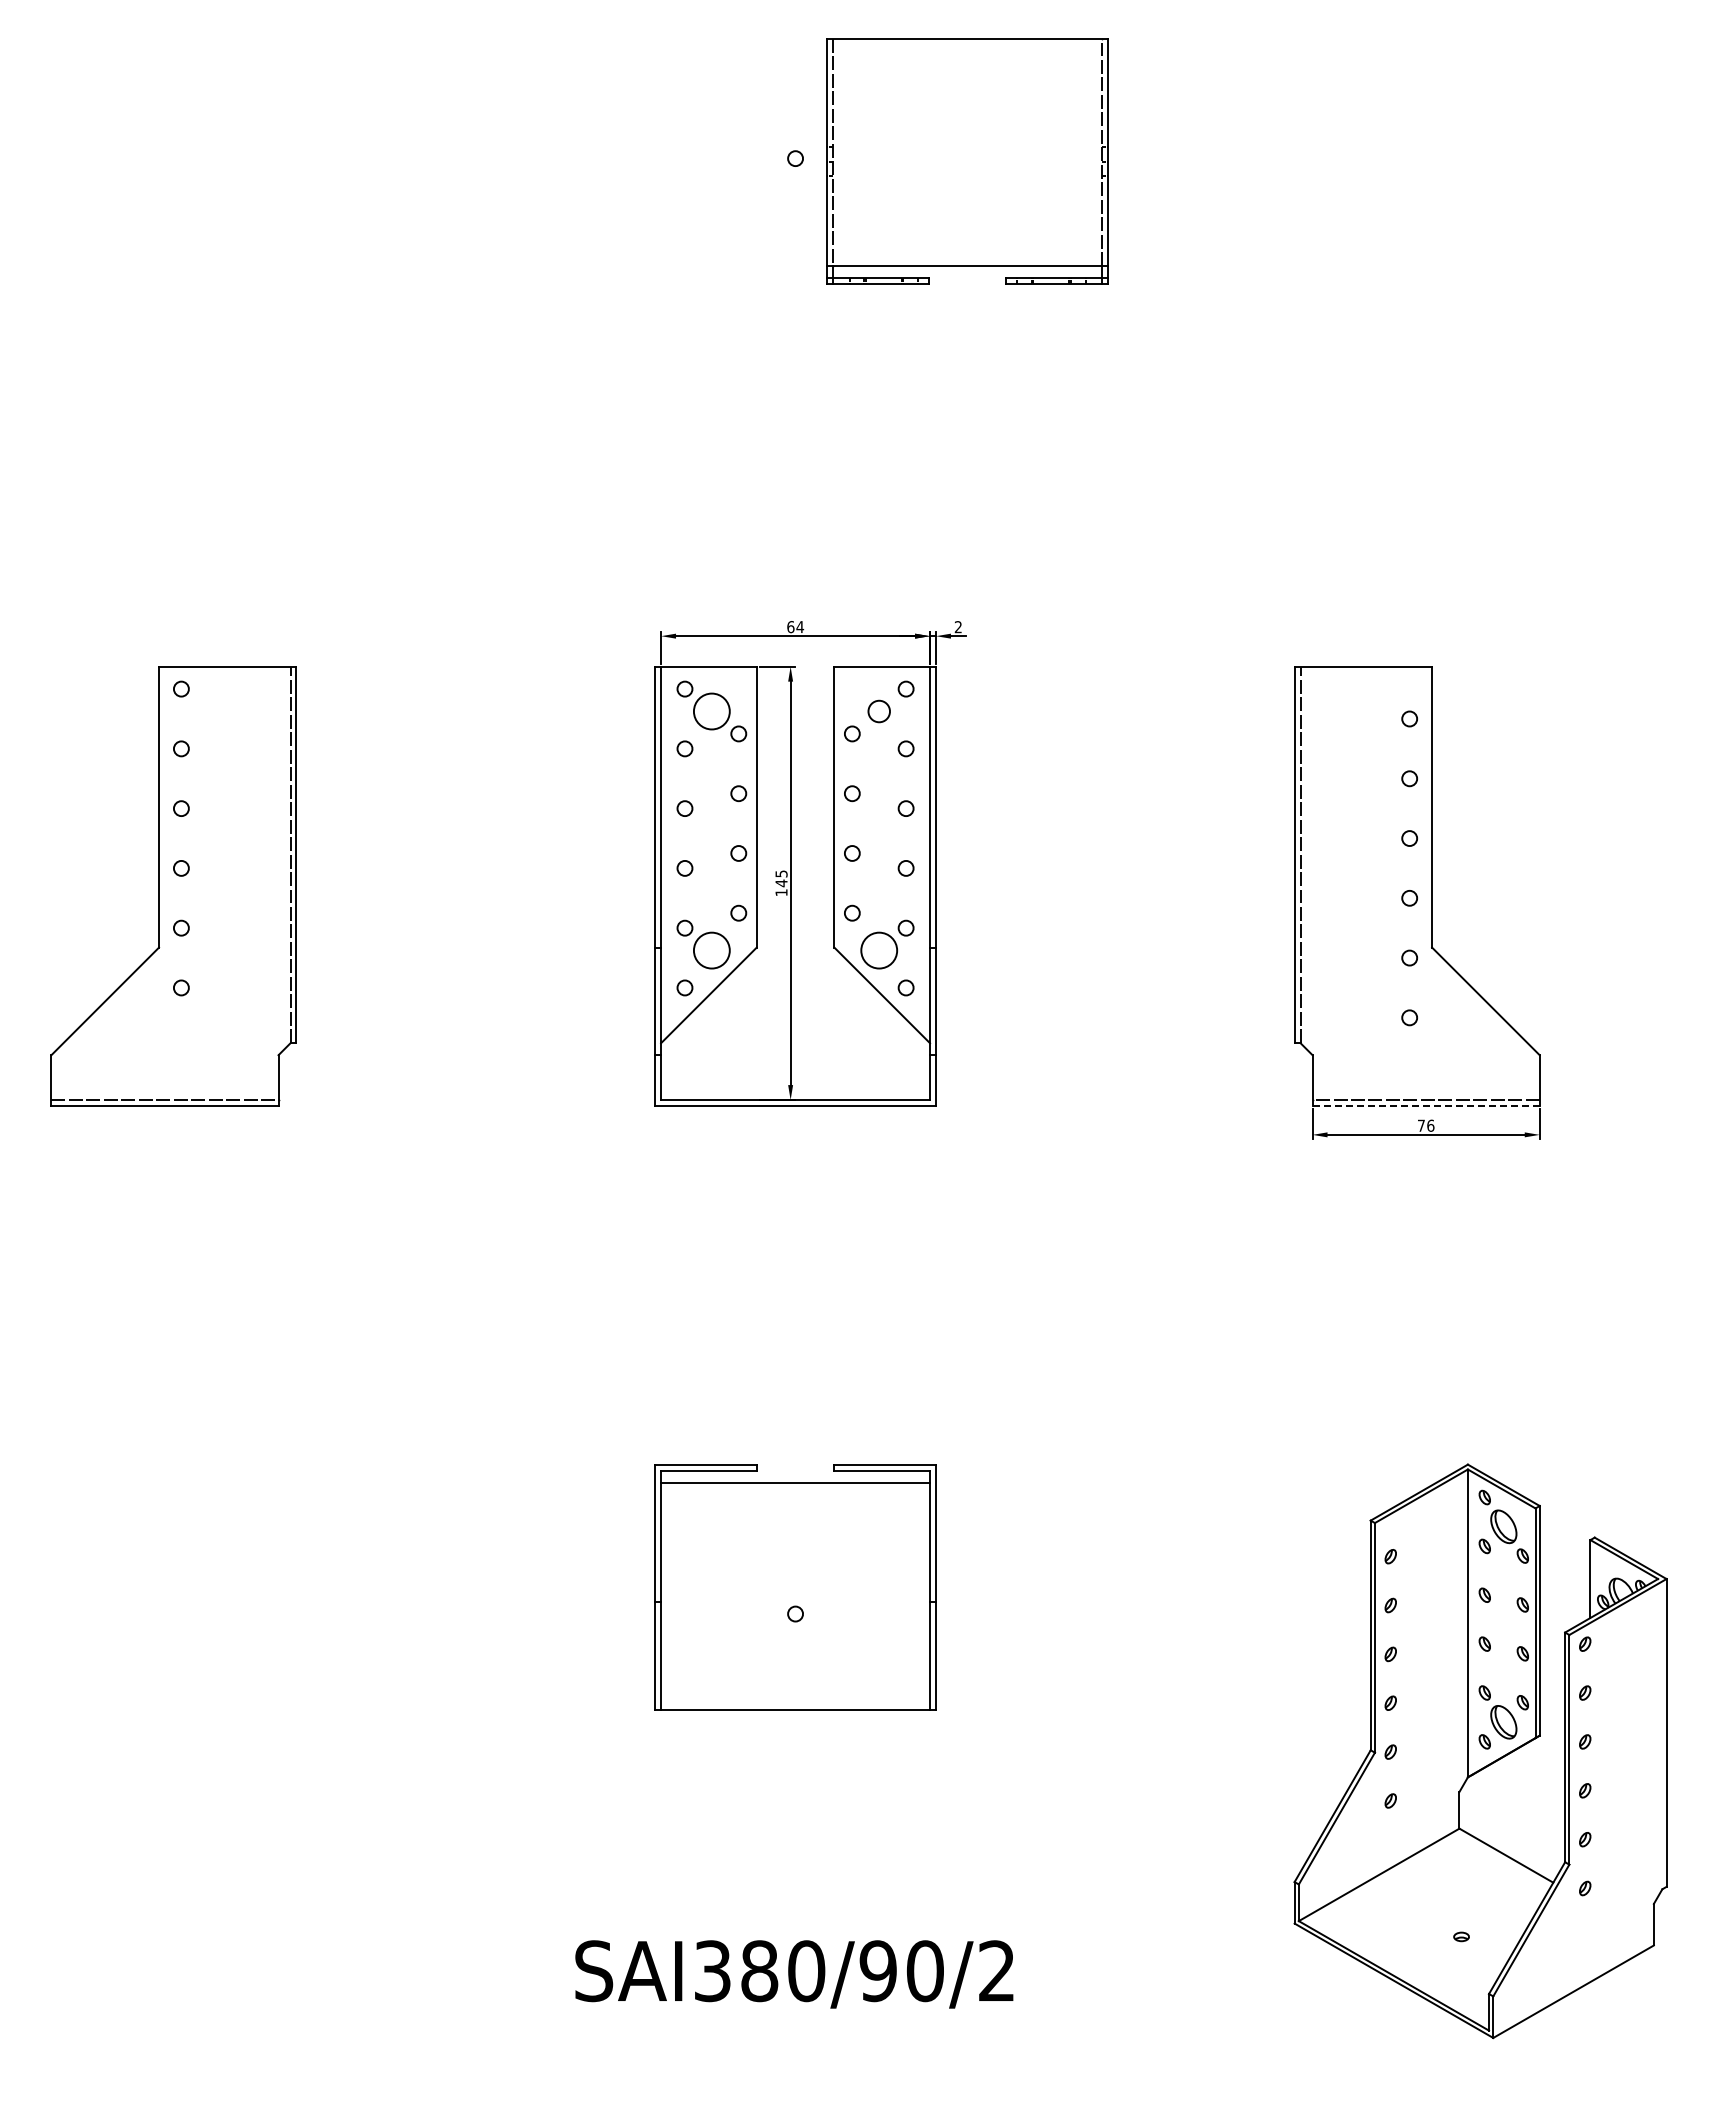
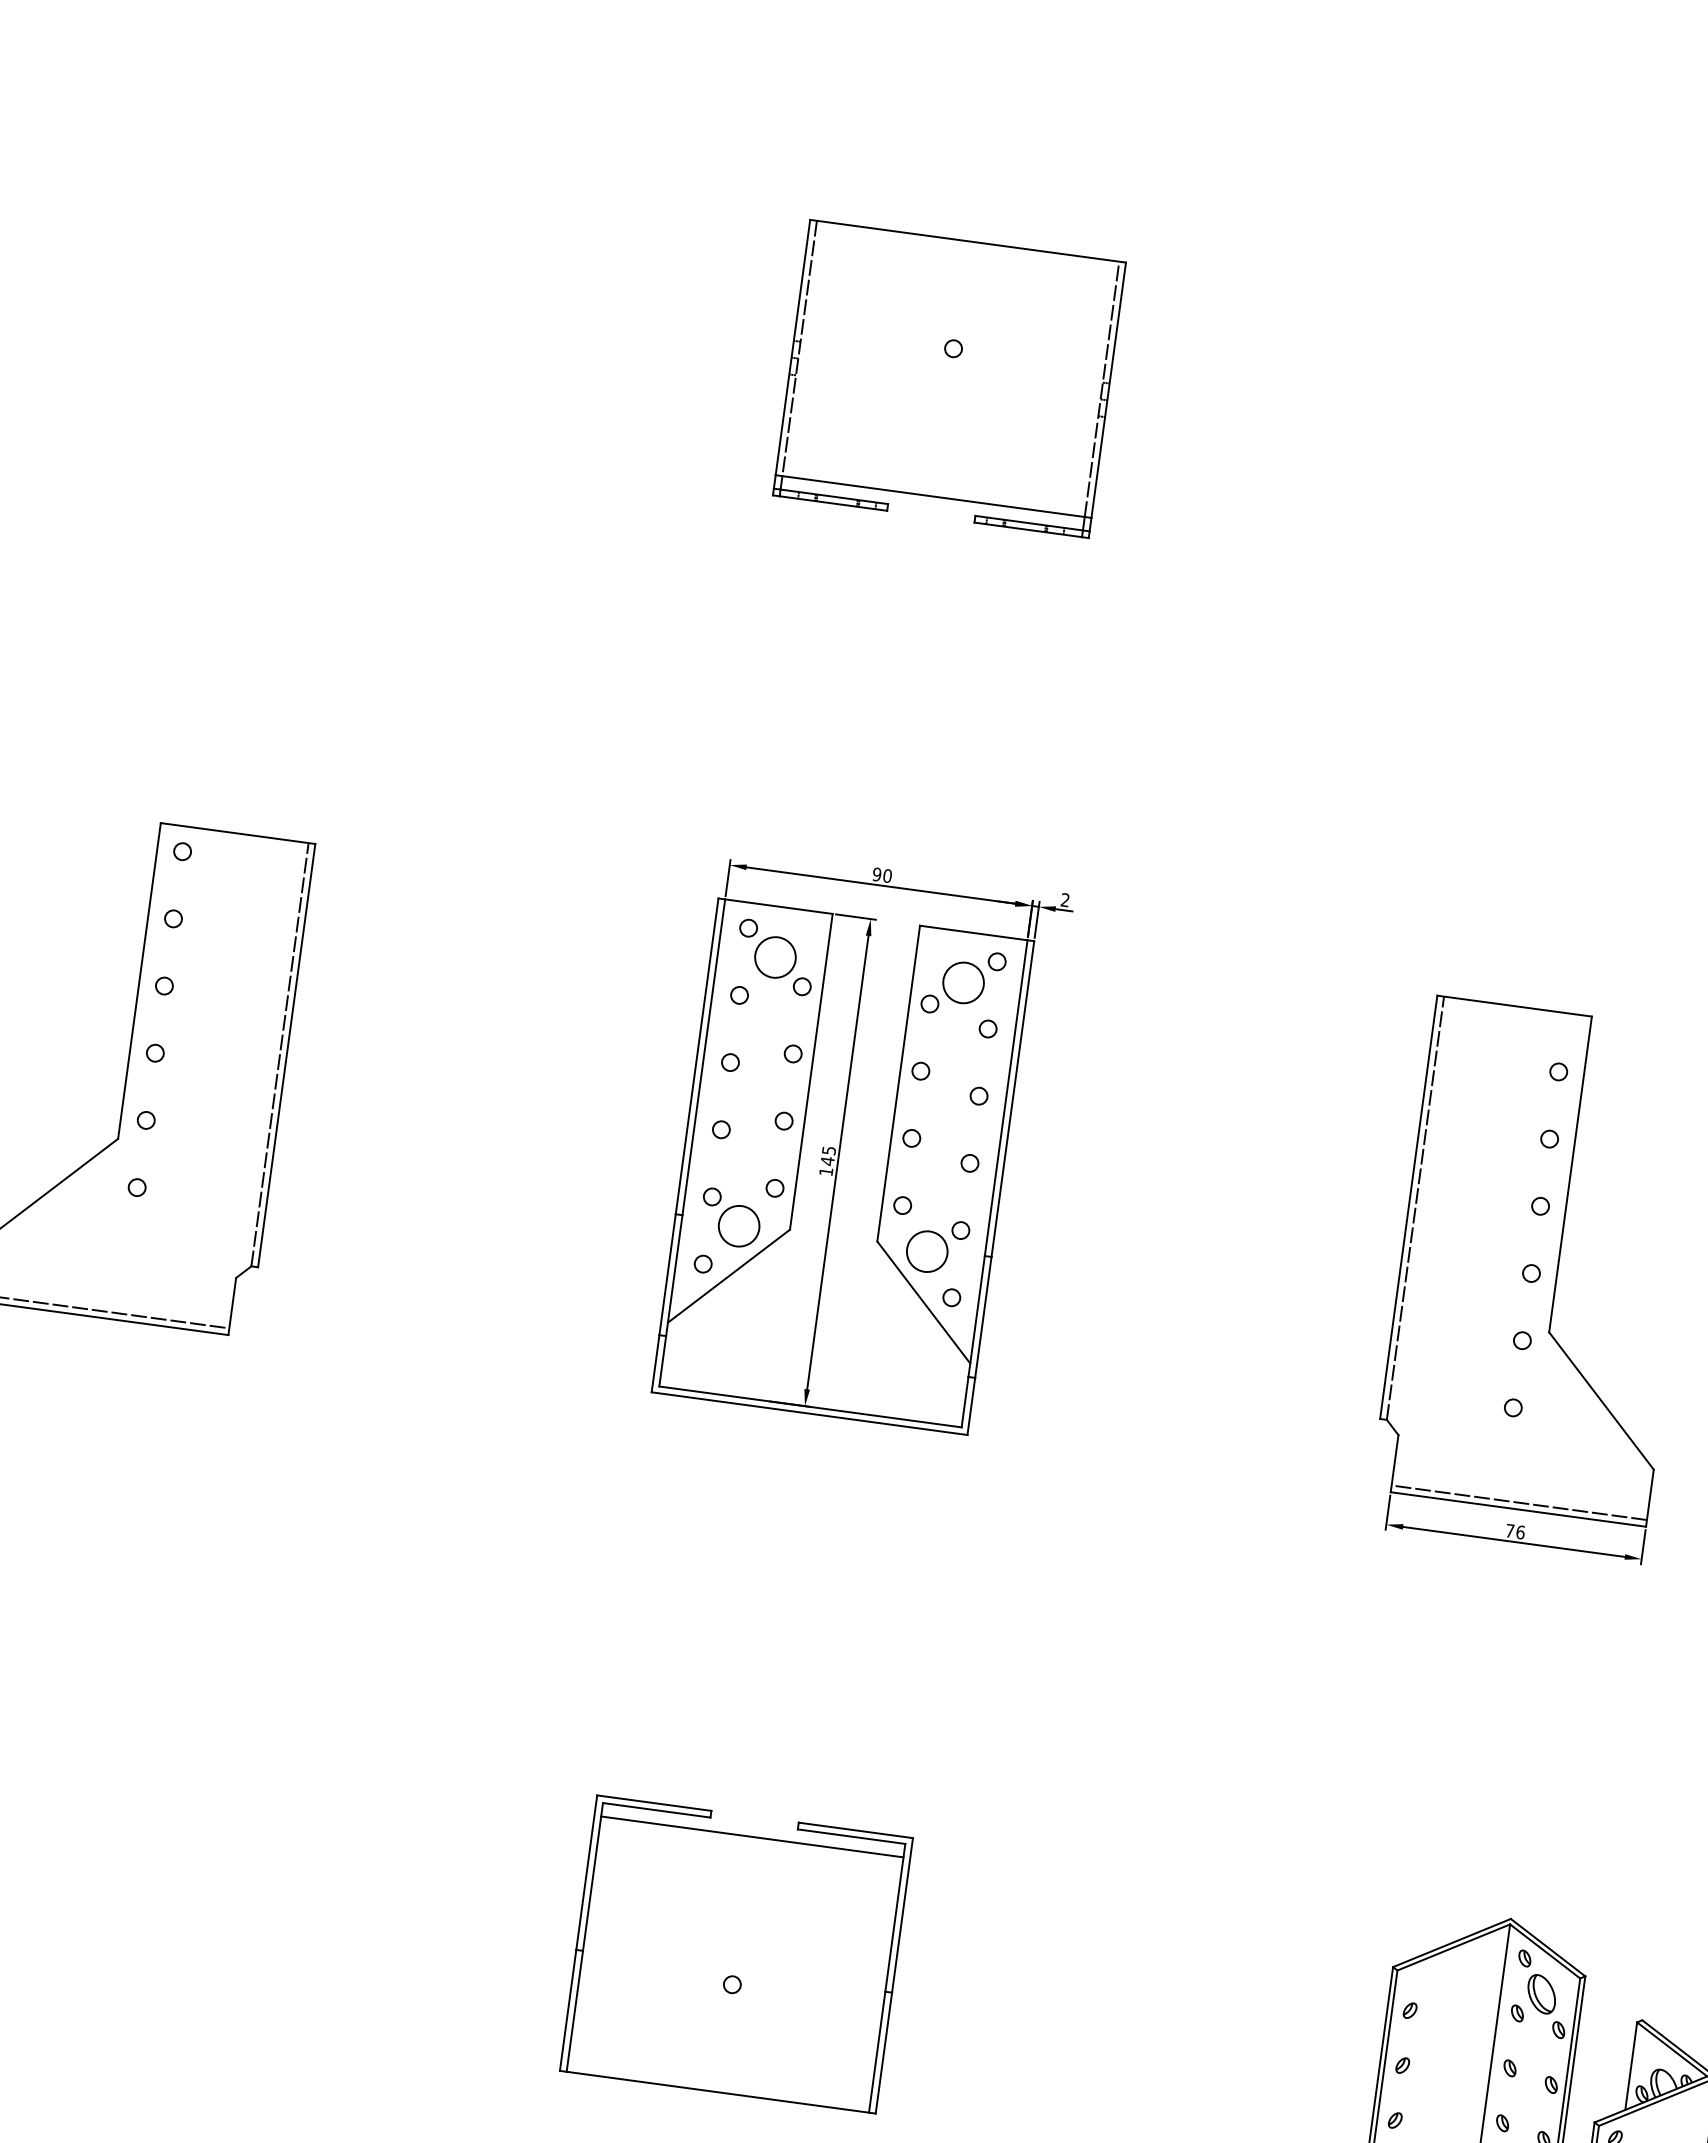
part: (967, 161) -> (949, 378), moved
text: (795, 627) -> (882, 875), 64 -> 90
circle: (879, 711) -> (963, 982), size x1.67
line: (1426, 1106) -> (1518, 1510), dashed -> solid

